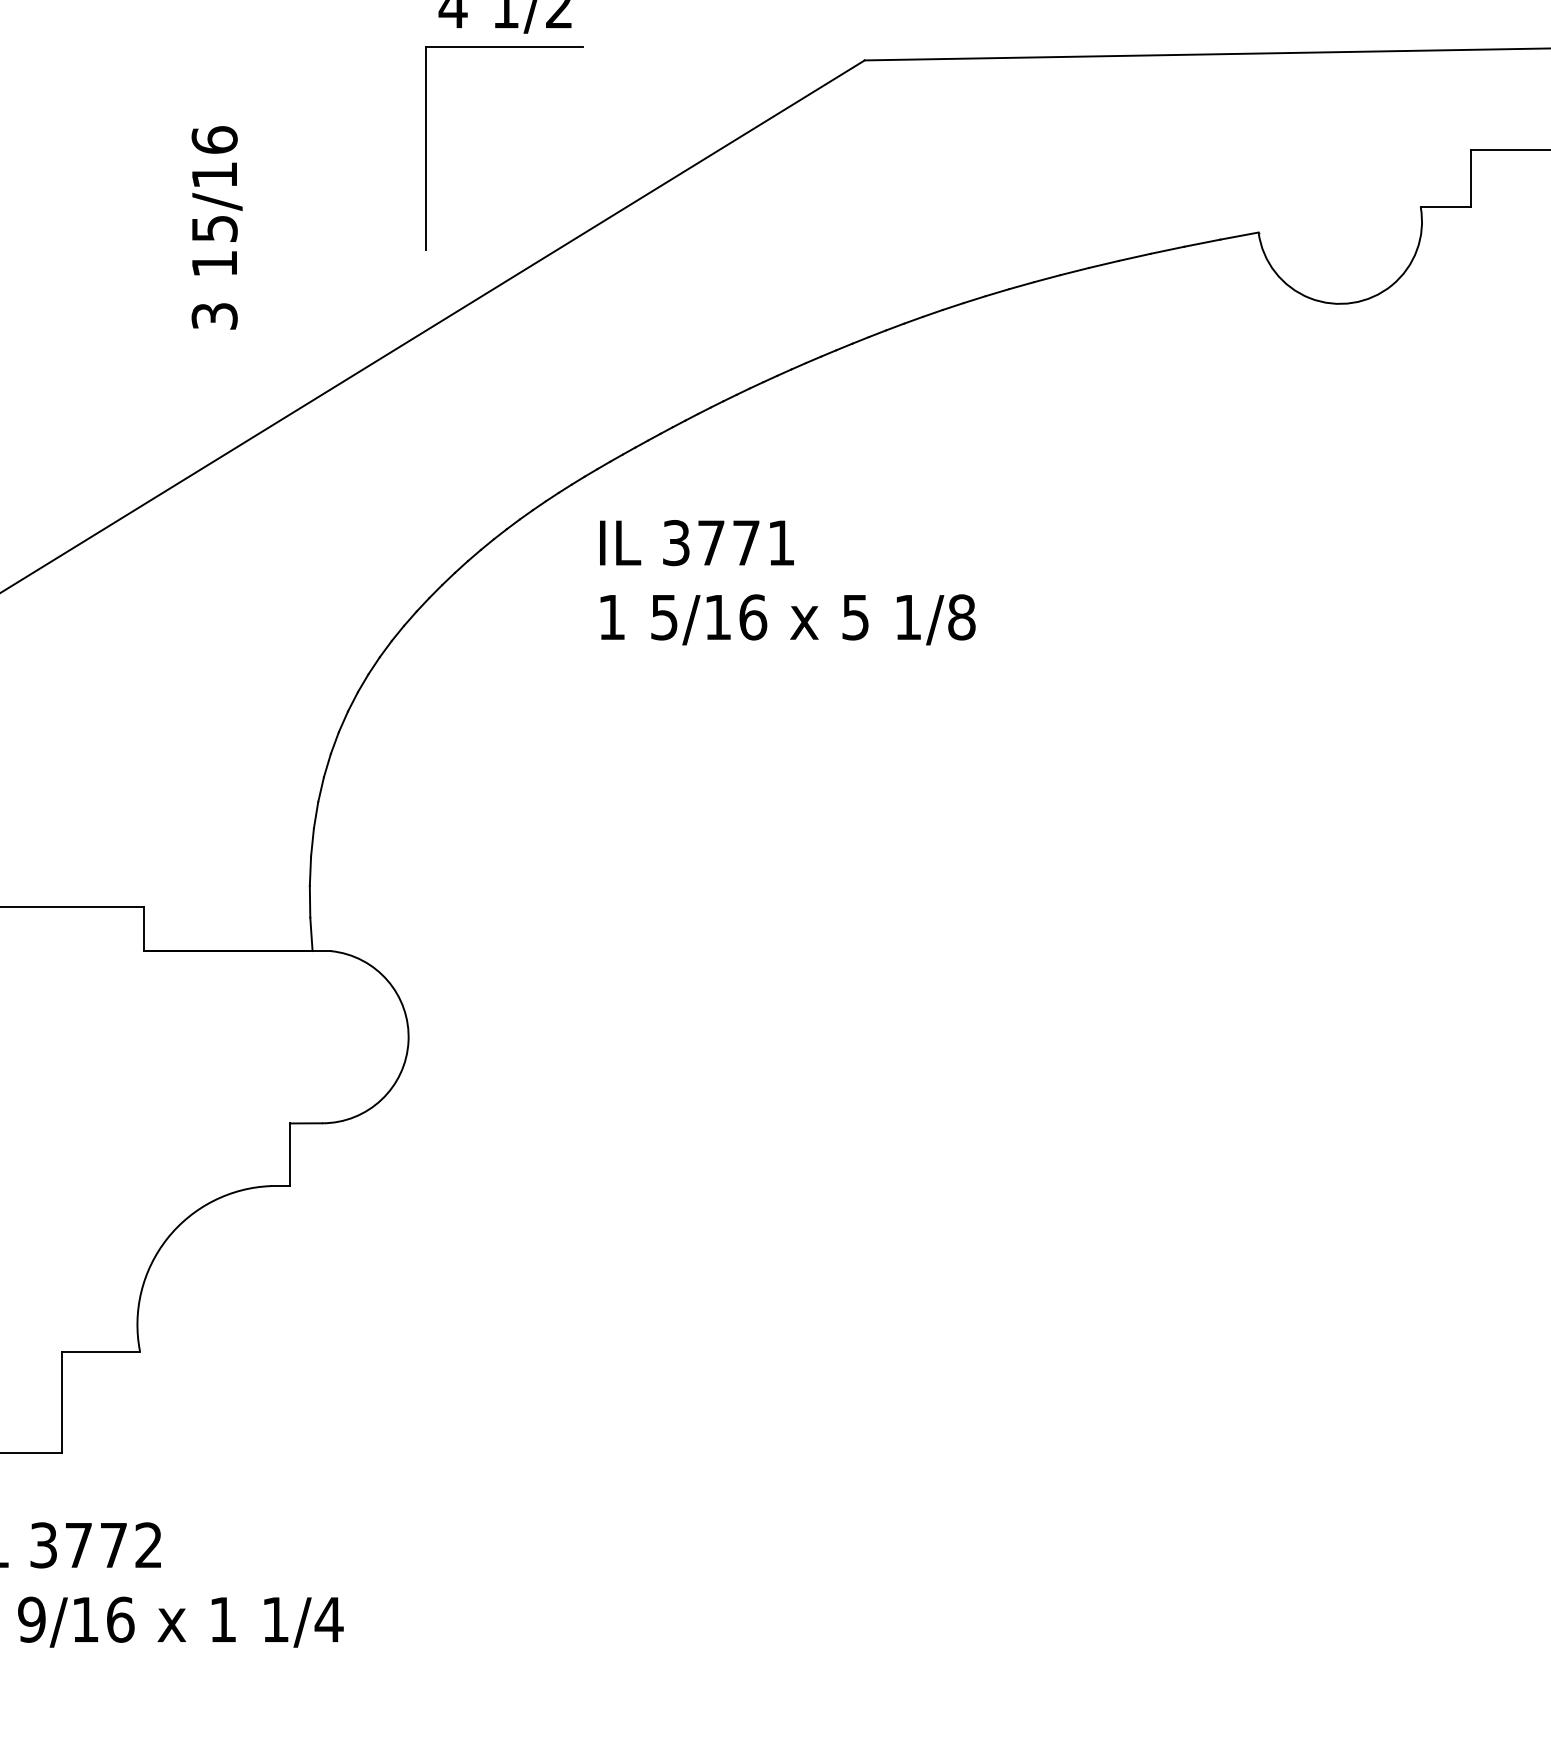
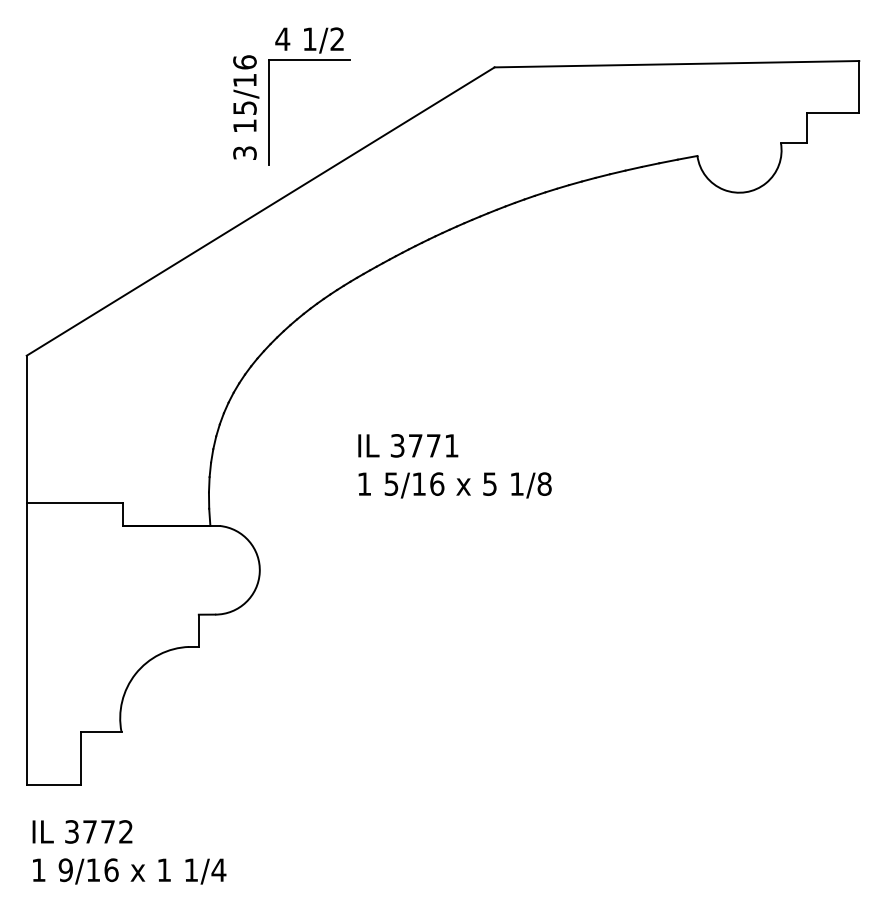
text: (217, 227) -> (246, 107), moved
text: (786, 583) -> (454, 466), moved

